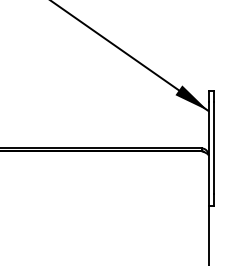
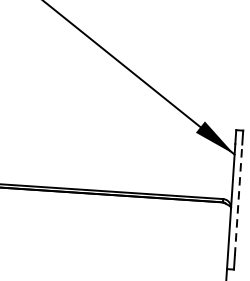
line: (214, 148) -> (238, 200), solid -> dashed

